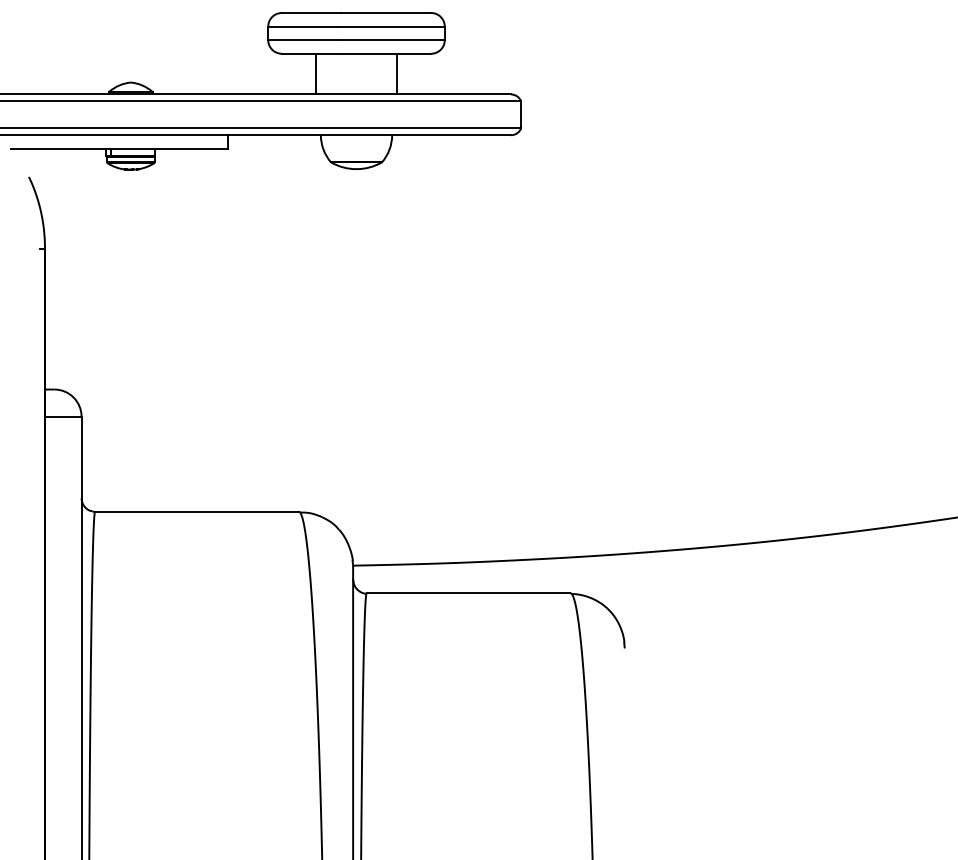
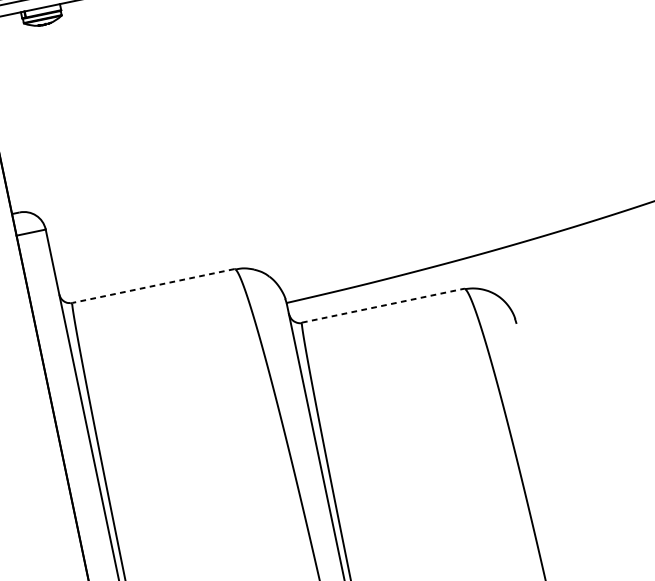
line: (196, 511) -> (152, 285), solid -> dashed
line: (468, 593) -> (383, 305), solid -> dashed

